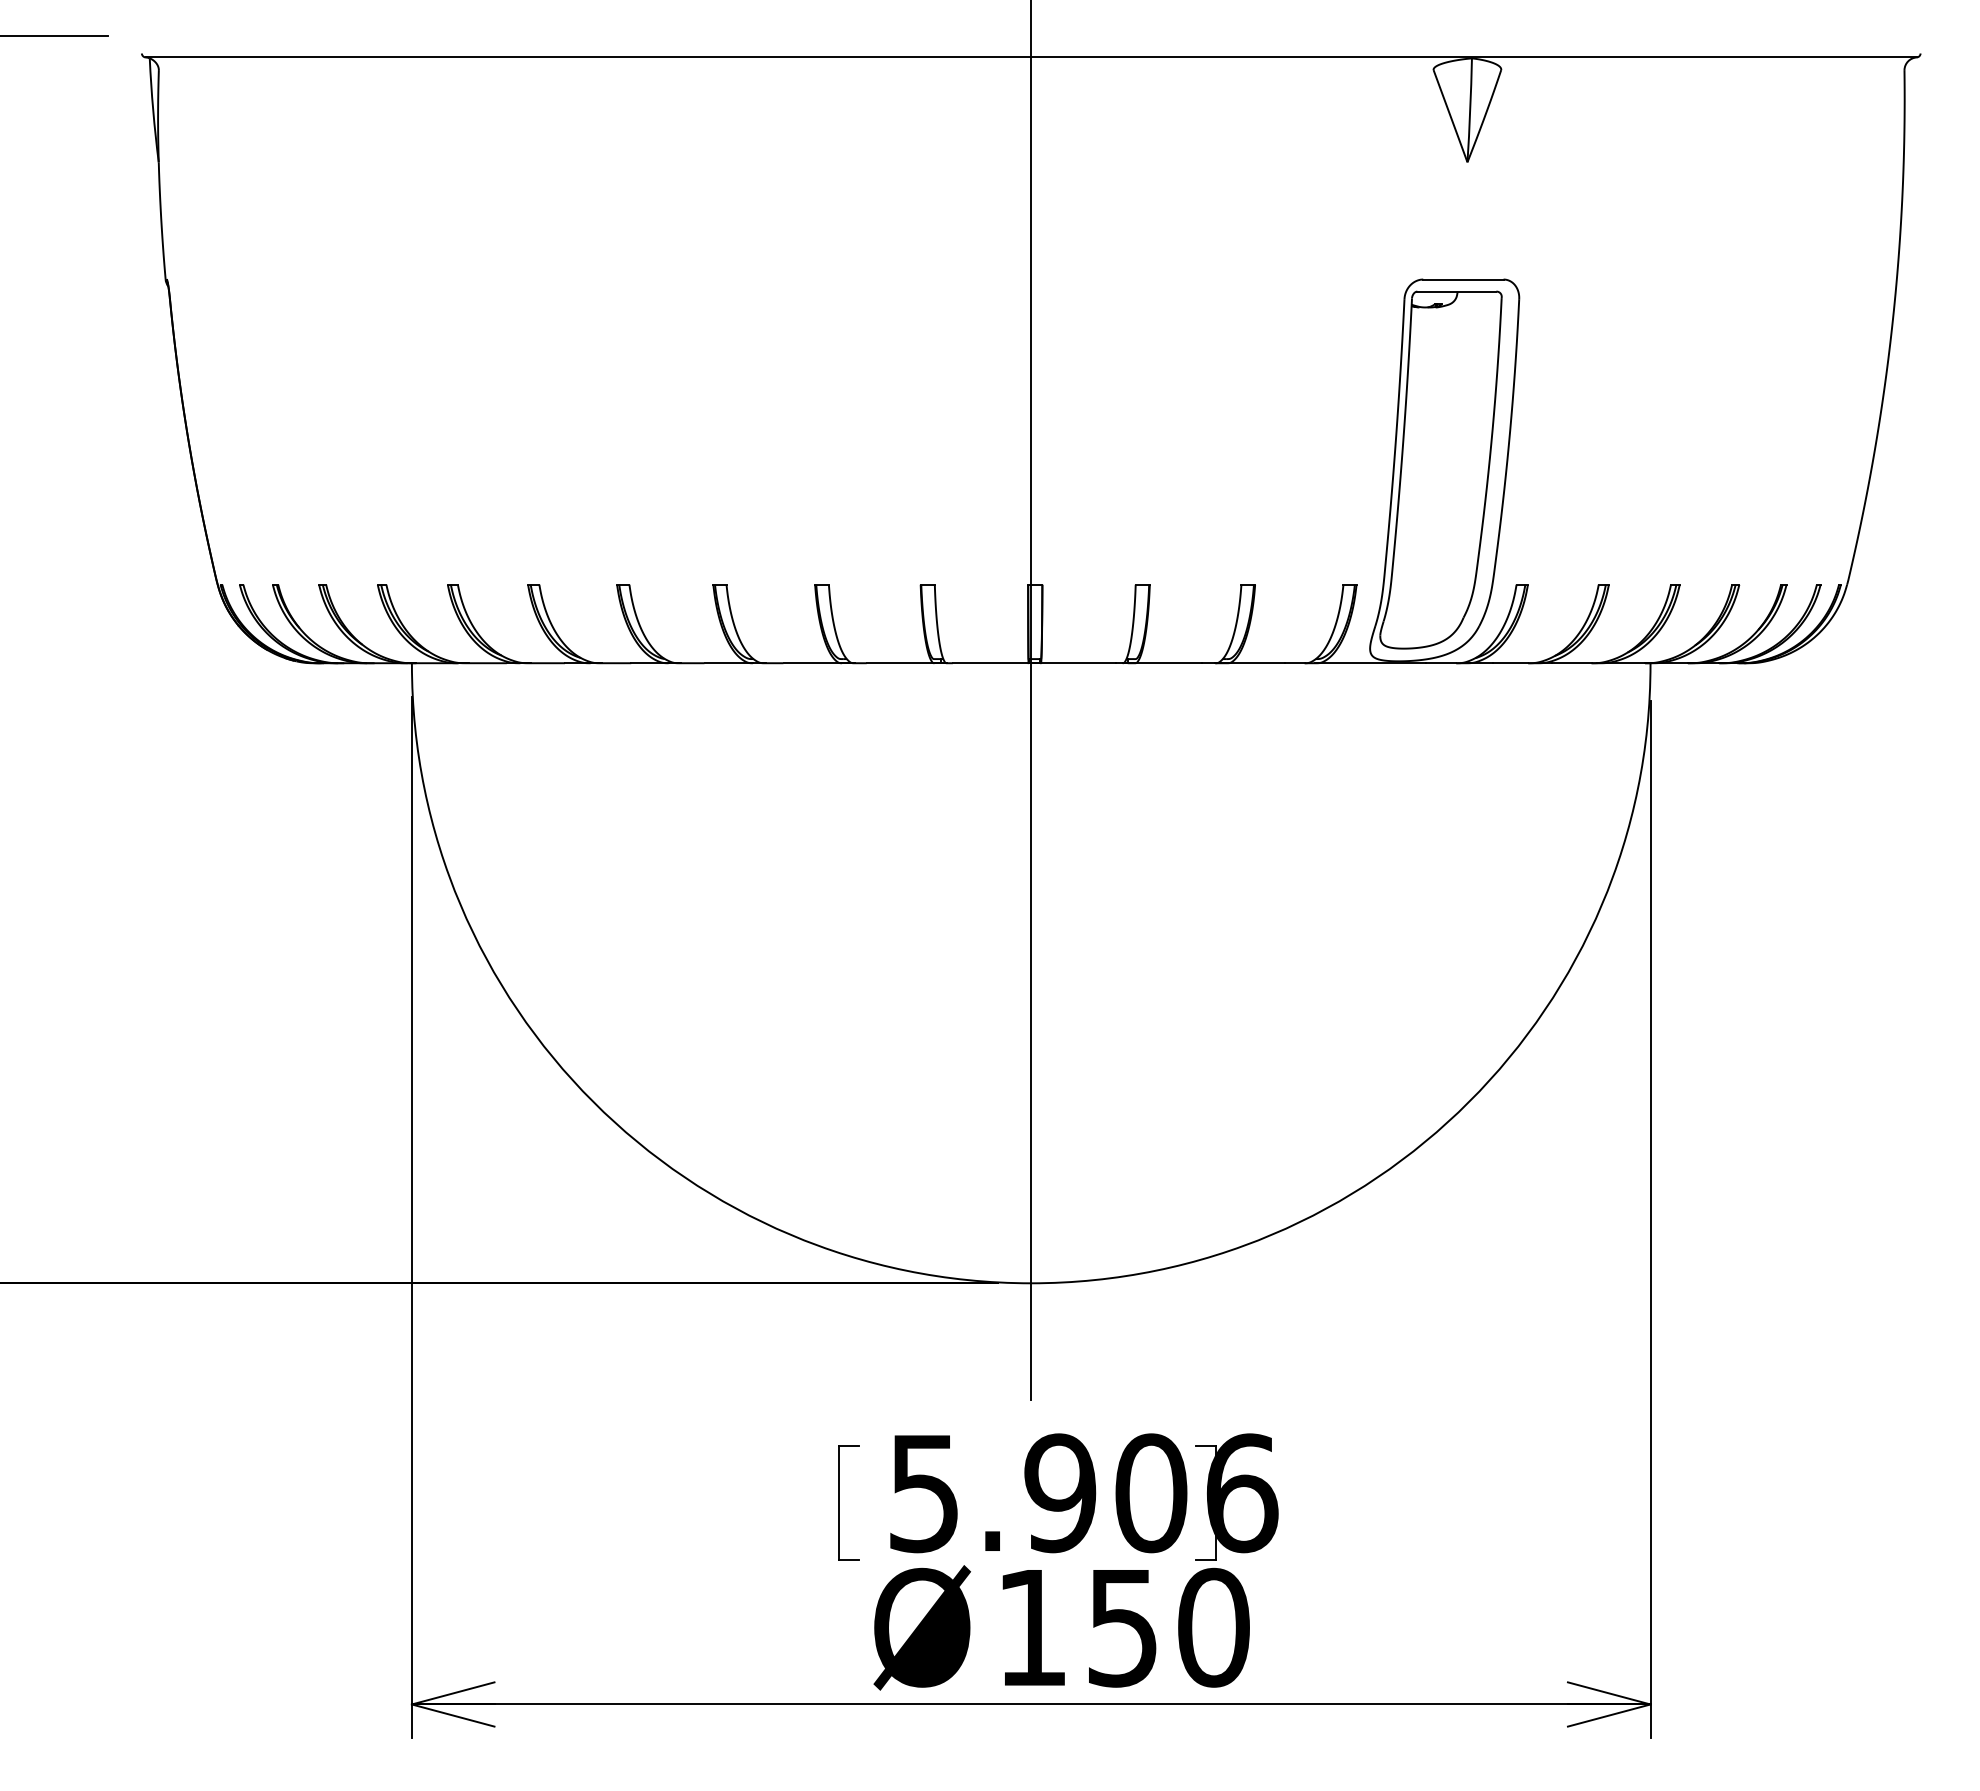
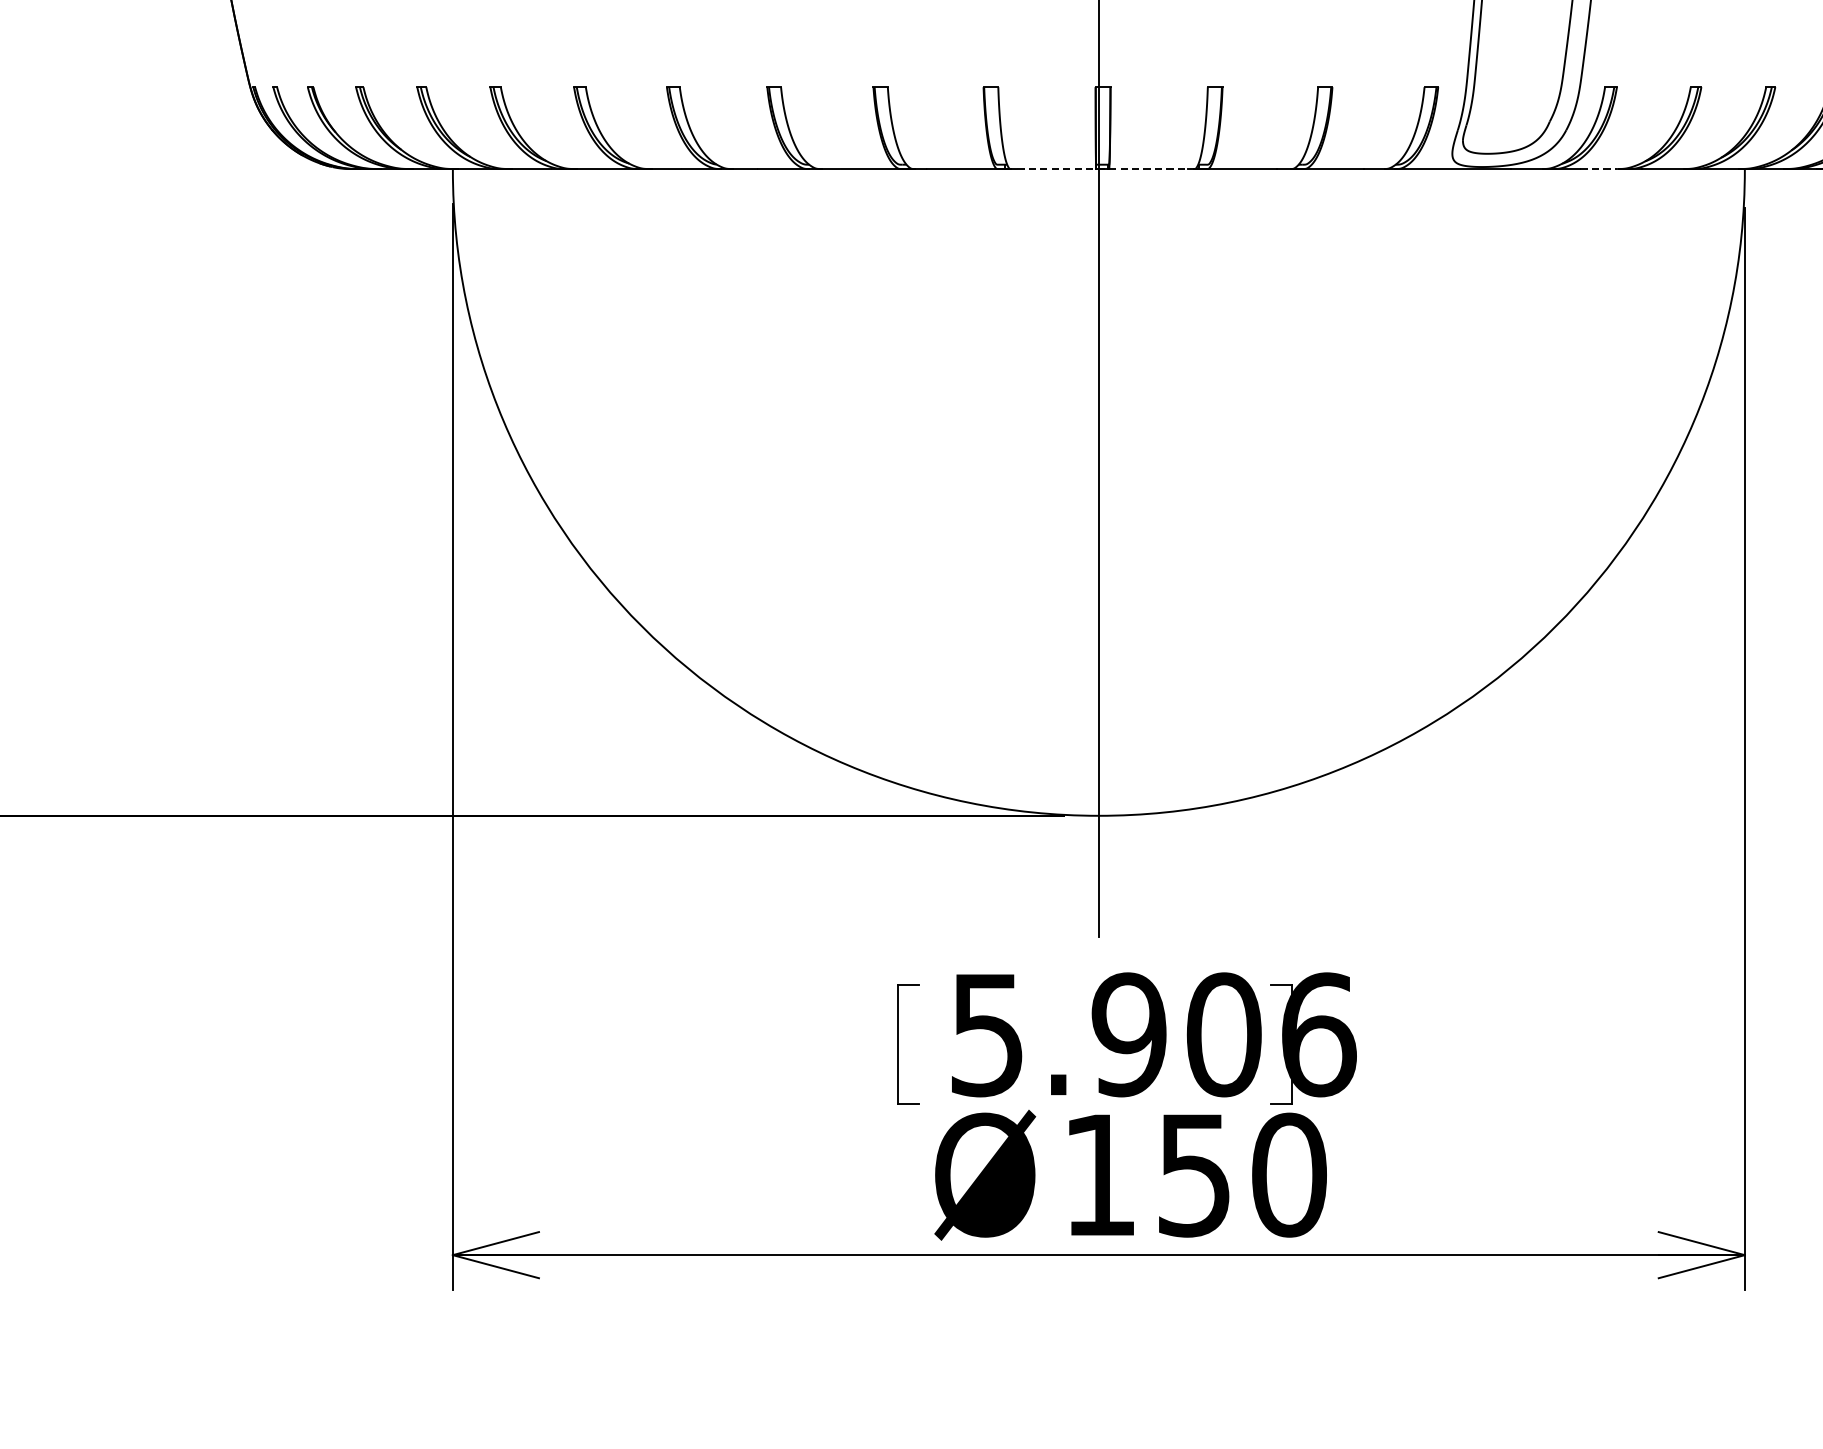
line: (1034, 663) -> (1102, 169), solid -> dashed
line: (1510, 663) -> (1598, 169), solid -> dashed

